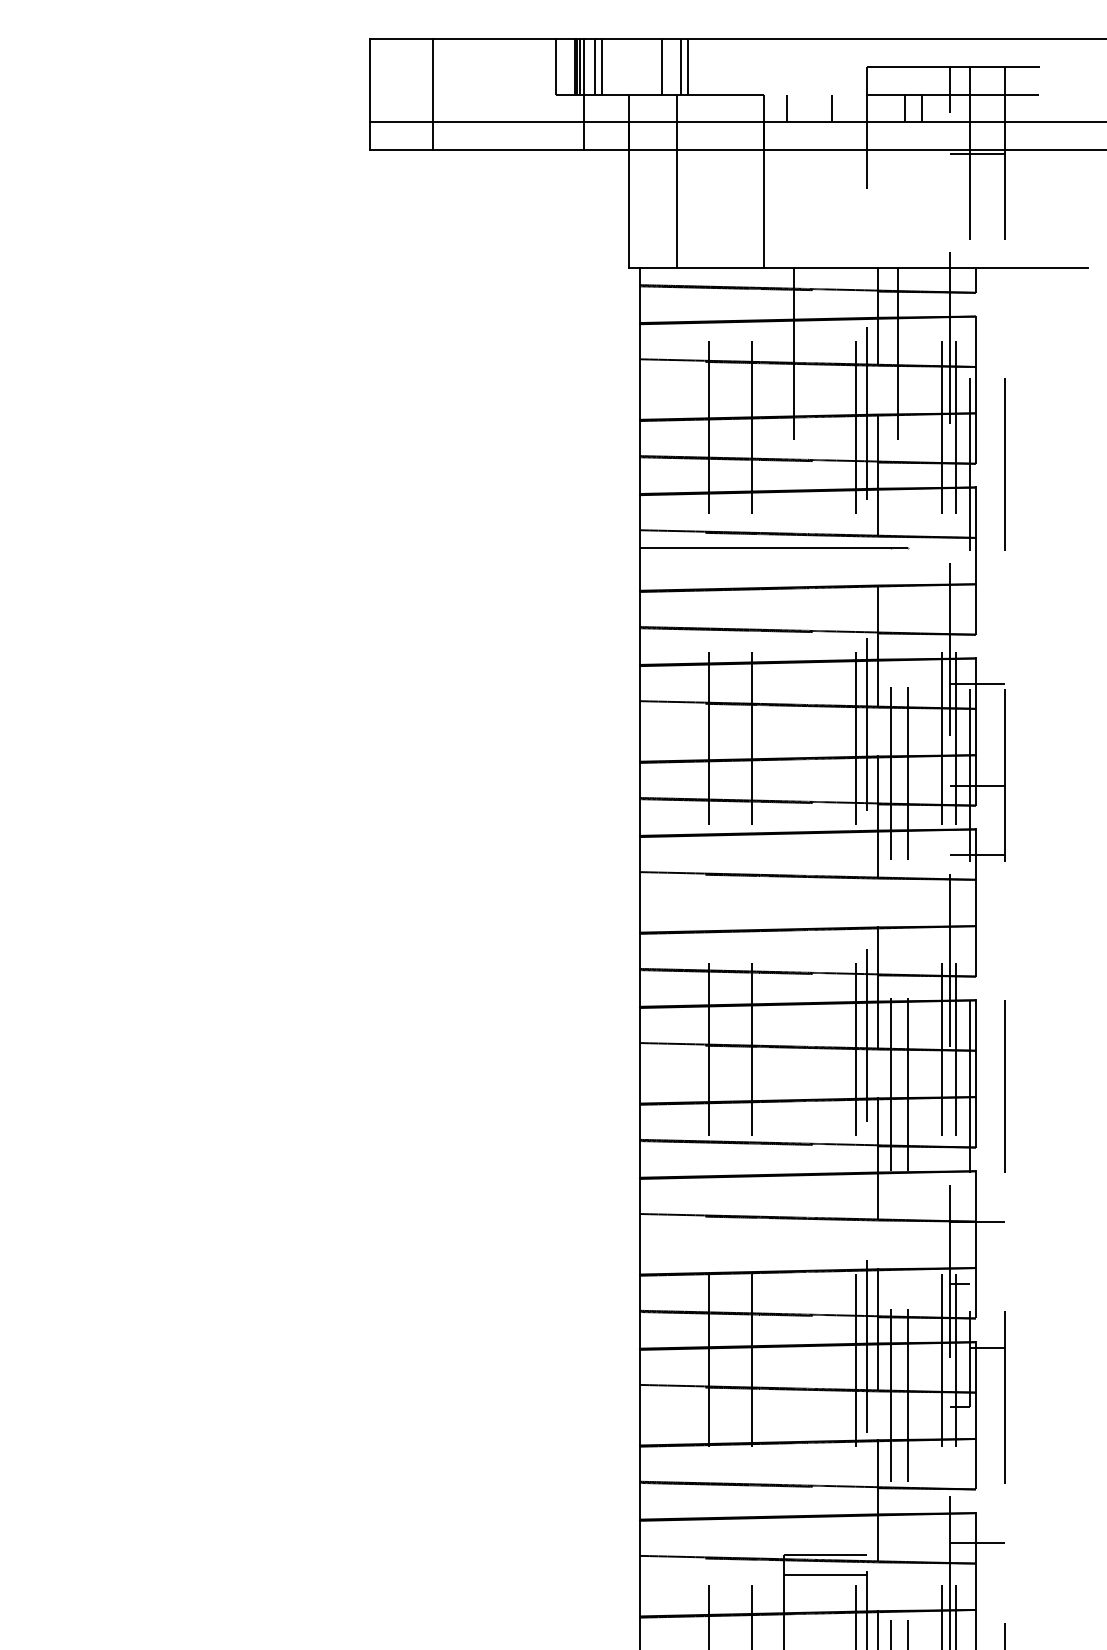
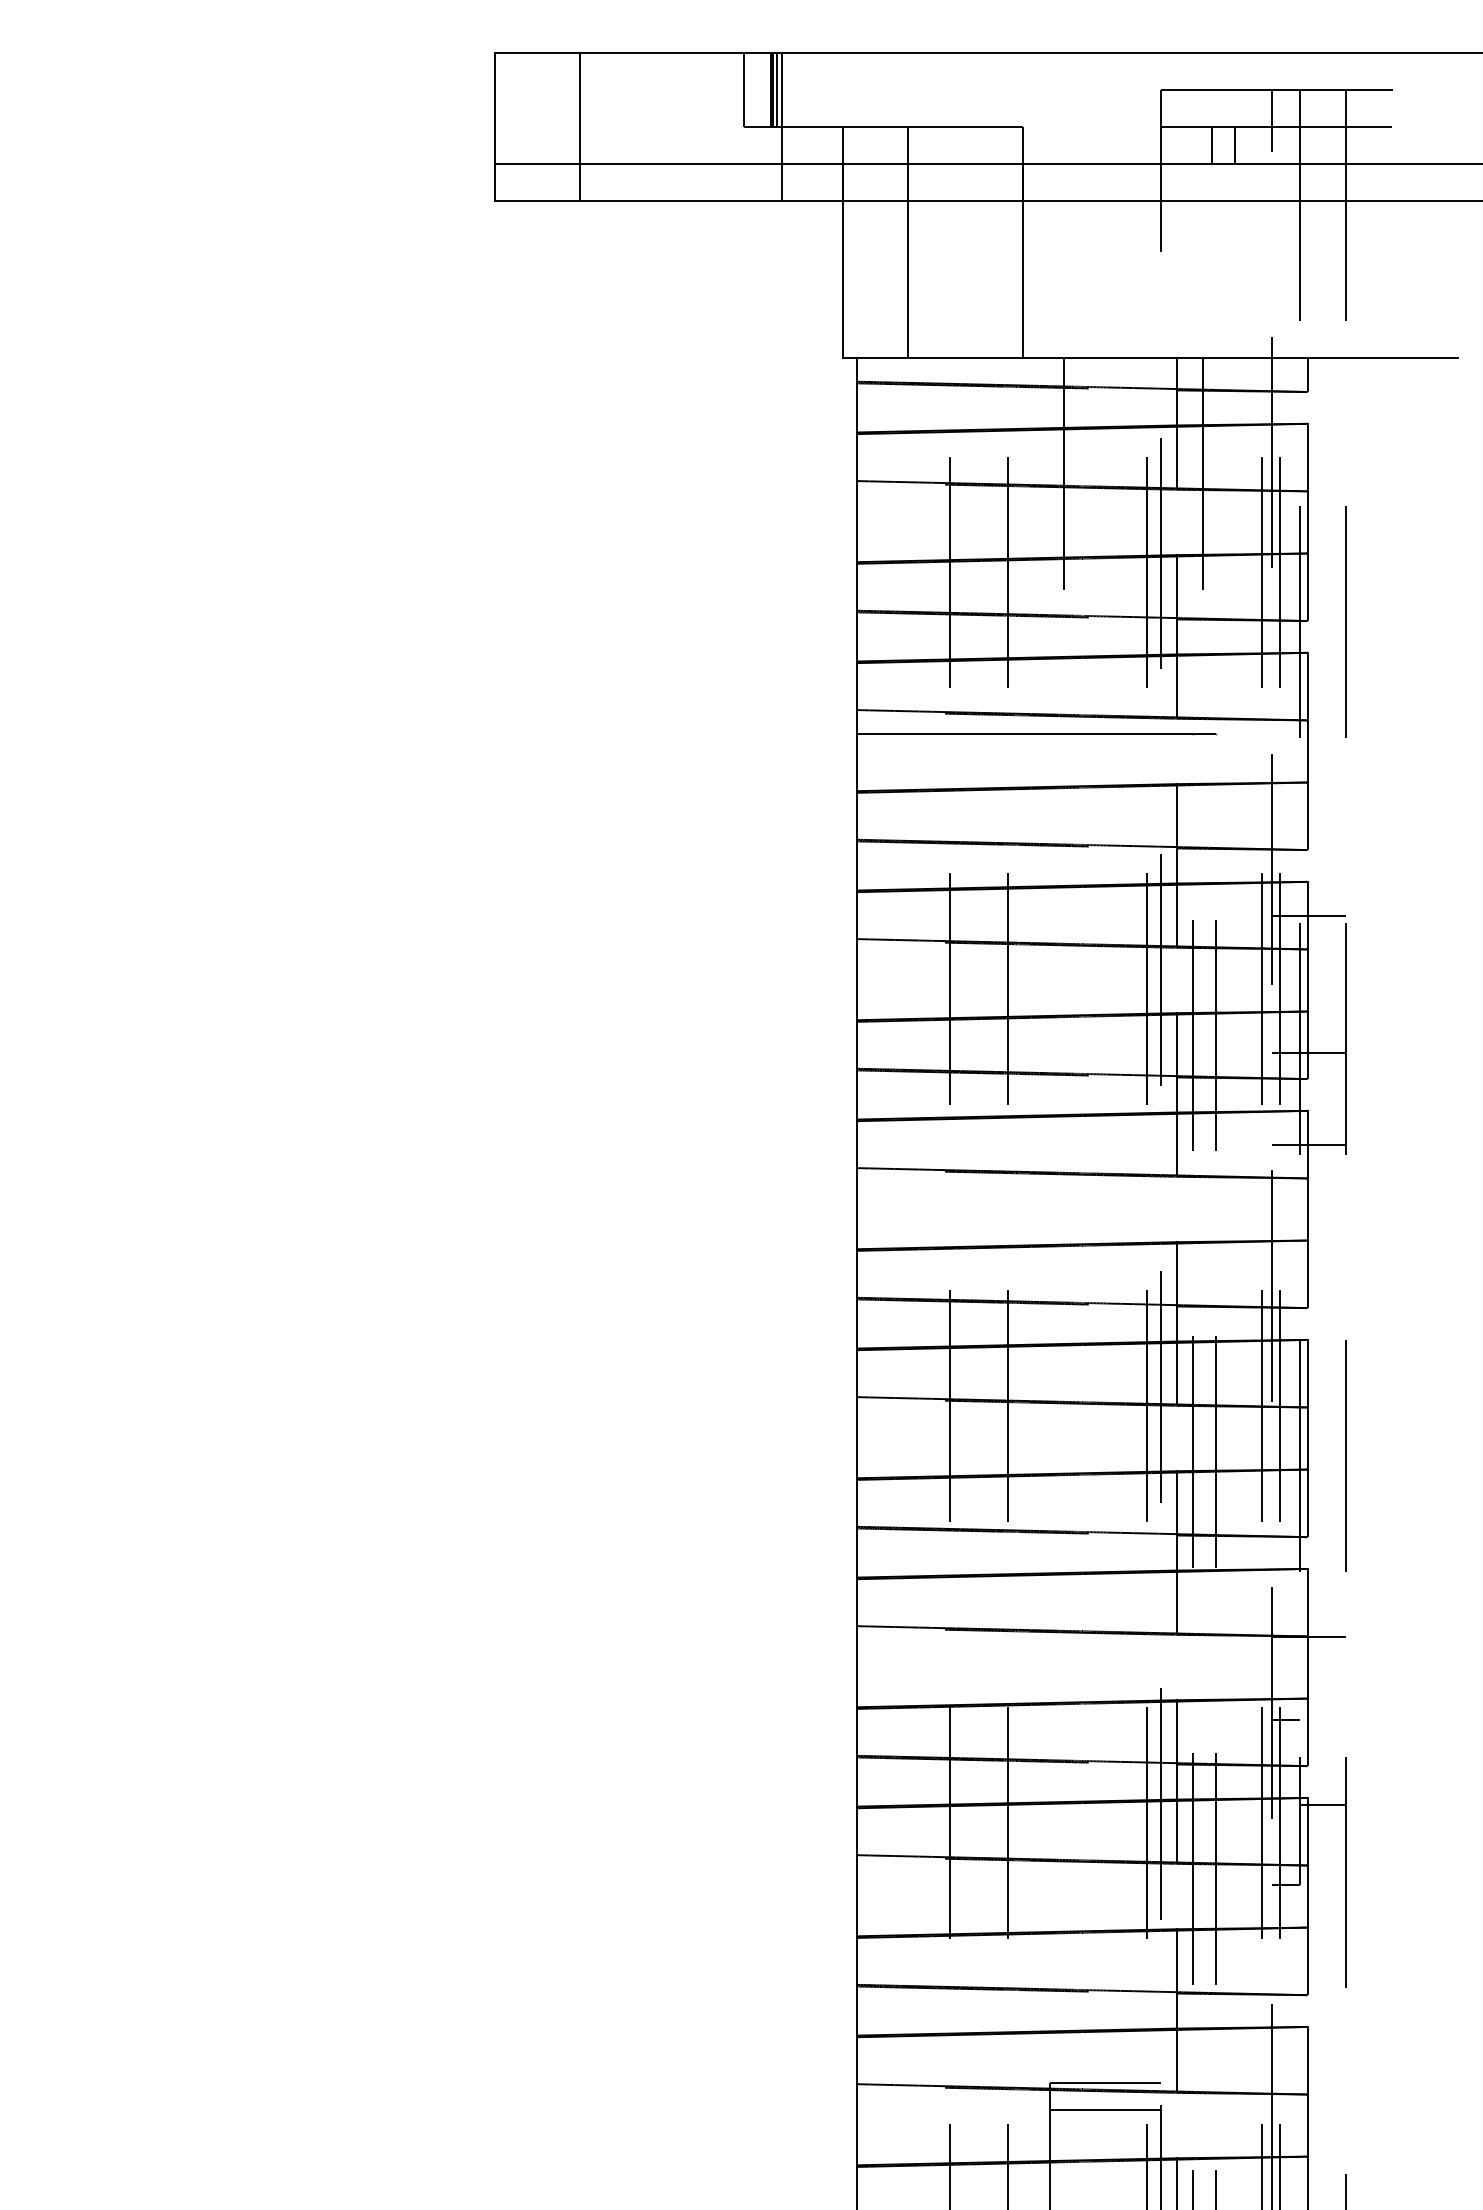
line: (594, 67) -> (796, 89), removed
line: (602, 67) -> (806, 89), removed
line: (661, 67) -> (886, 89), removed
line: (681, 67) -> (912, 89), removed
line: (687, 67) -> (921, 89), removed
line: (787, 108) -> (1054, 144), removed
line: (831, 108) -> (1114, 144), removed
line: (977, 153) -> (1309, 205), removed
line: (977, 1543) -> (1309, 2067), removed

